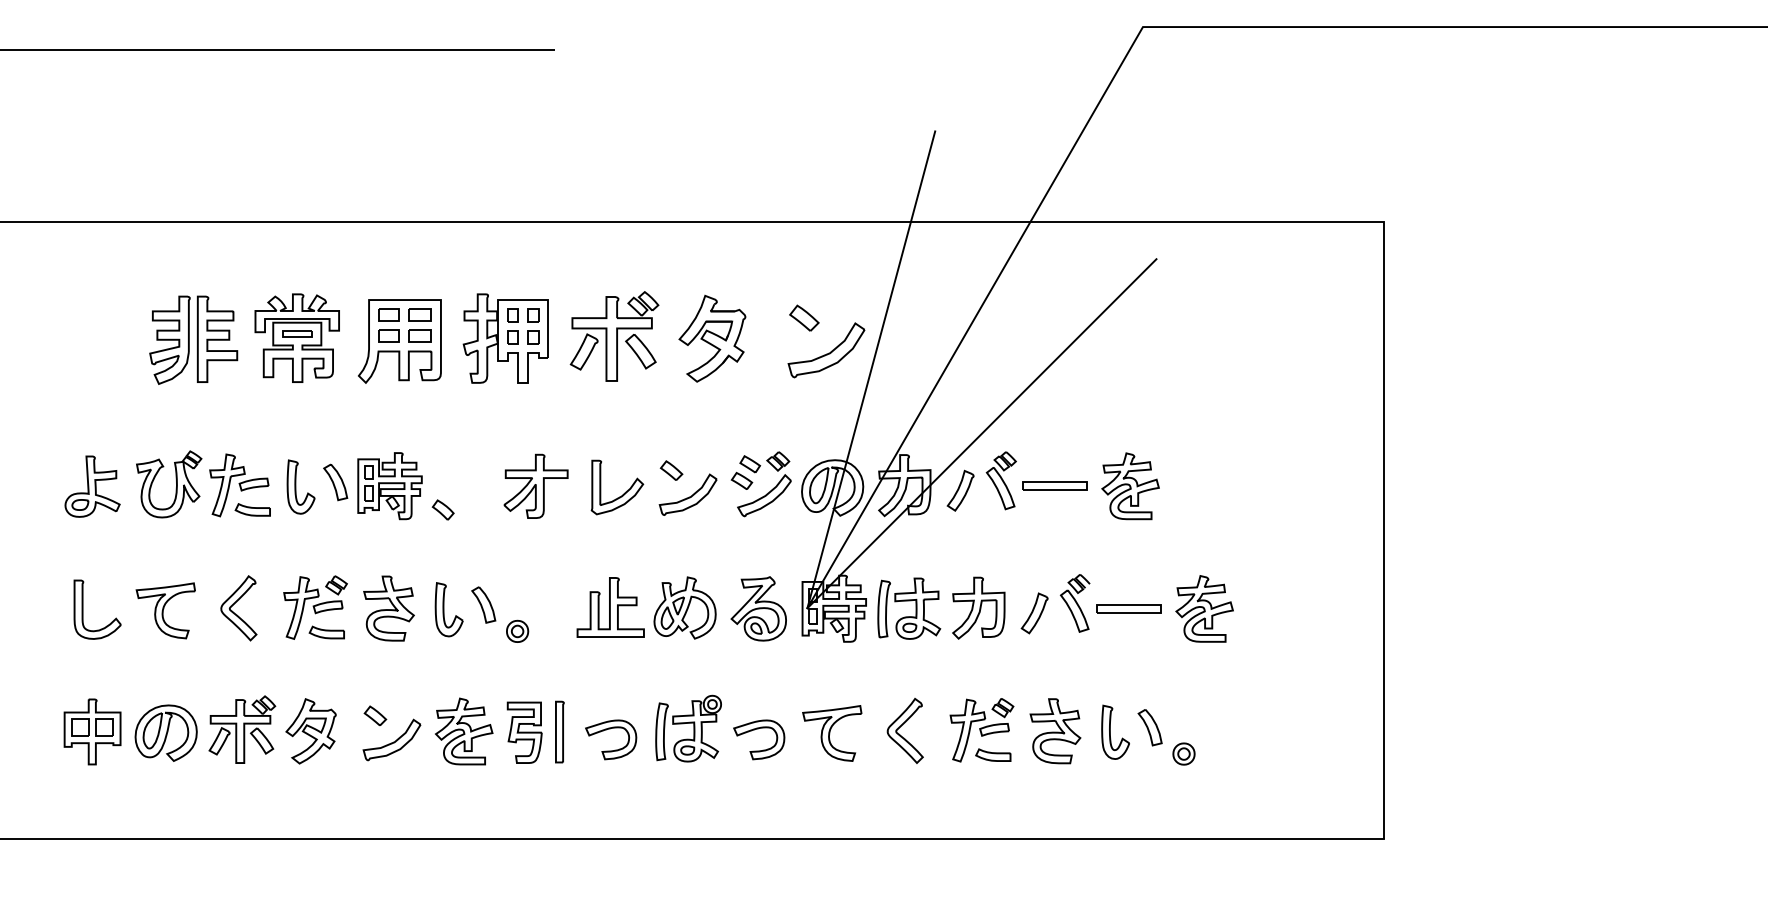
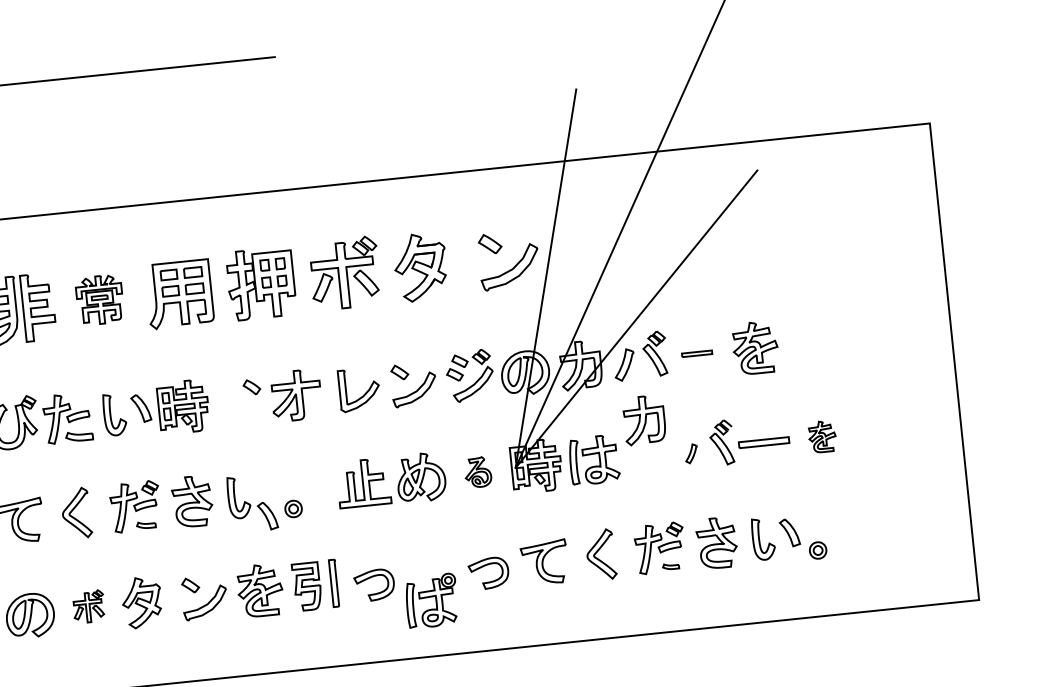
part: (296, 337) -> (99, 299), size x0.7
part: (1054, 485) -> (696, 353), size x0.6
part: (442, 509) -> (251, 386), moved
part: (483, 604) -> (267, 515), moved
part: (978, 607) -> (644, 419), moved
part: (758, 608) -> (477, 472), size x0.6
part: (1204, 608) -> (822, 436), size x0.6
part: (1034, 613) -> (691, 453), size x0.6
part: (326, 632) -> (146, 525), size x0.7
part: (688, 728) -> (431, 600), moved
part: (242, 729) -> (88, 606), size x0.6
part: (993, 754) -> (671, 566), size x0.6

